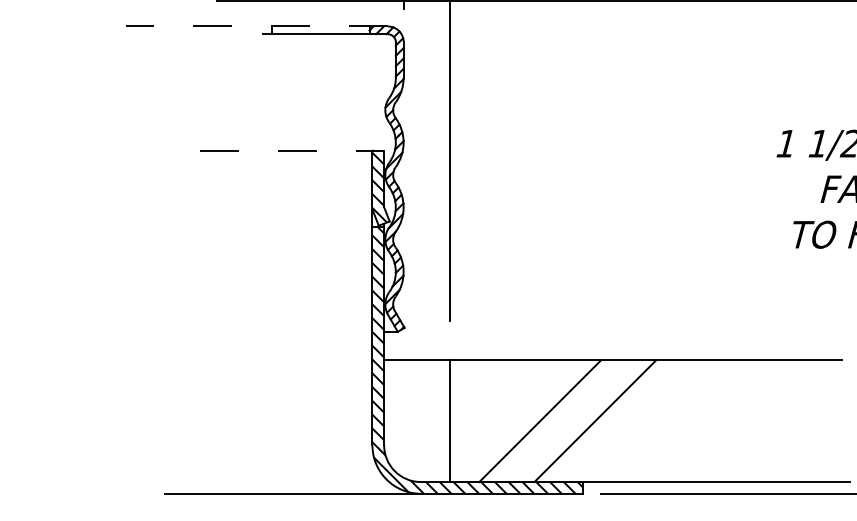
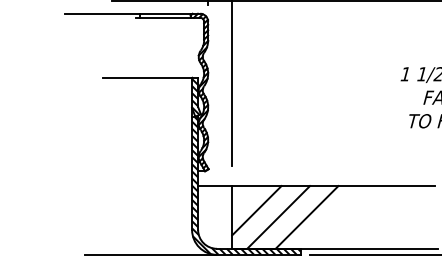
line: (256, 26) -> (132, 13), dashed -> solid
line: (291, 150) -> (150, 77), dashed -> solid
line: (497, 407) -> (256, 210), added

